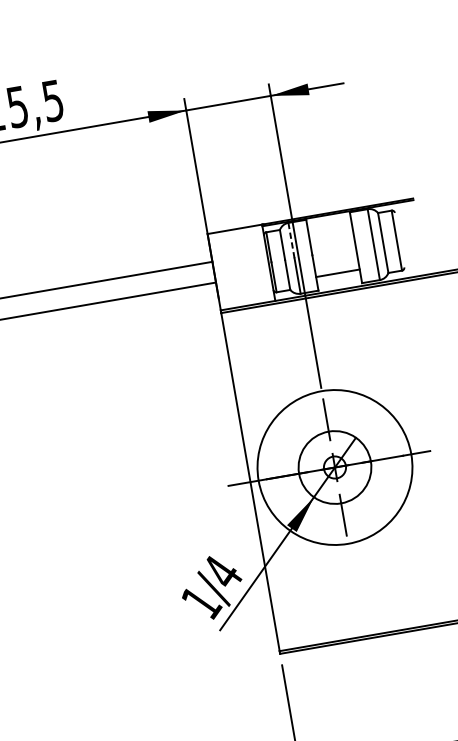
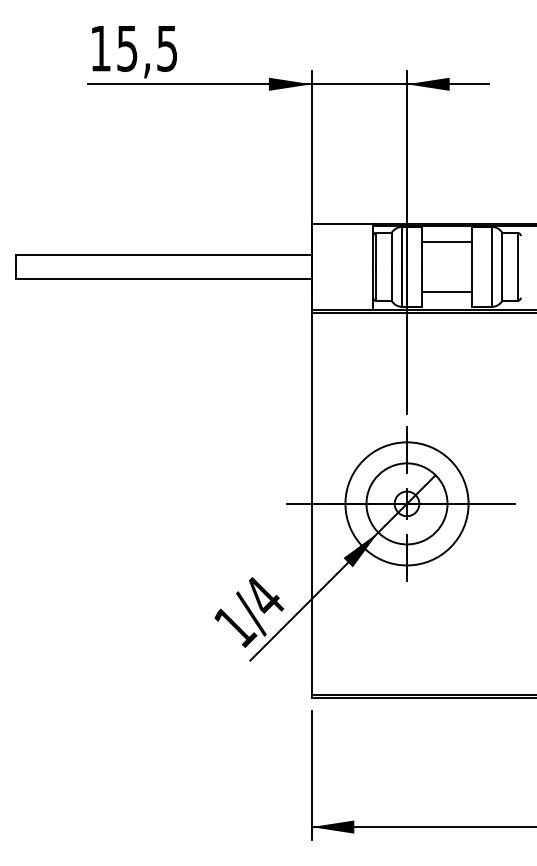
line: (329, 229) -> (446, 242), added
line: (291, 241) -> (402, 247), dashed -> solid
circle: (334, 467) -> (406, 503), size x0.71

